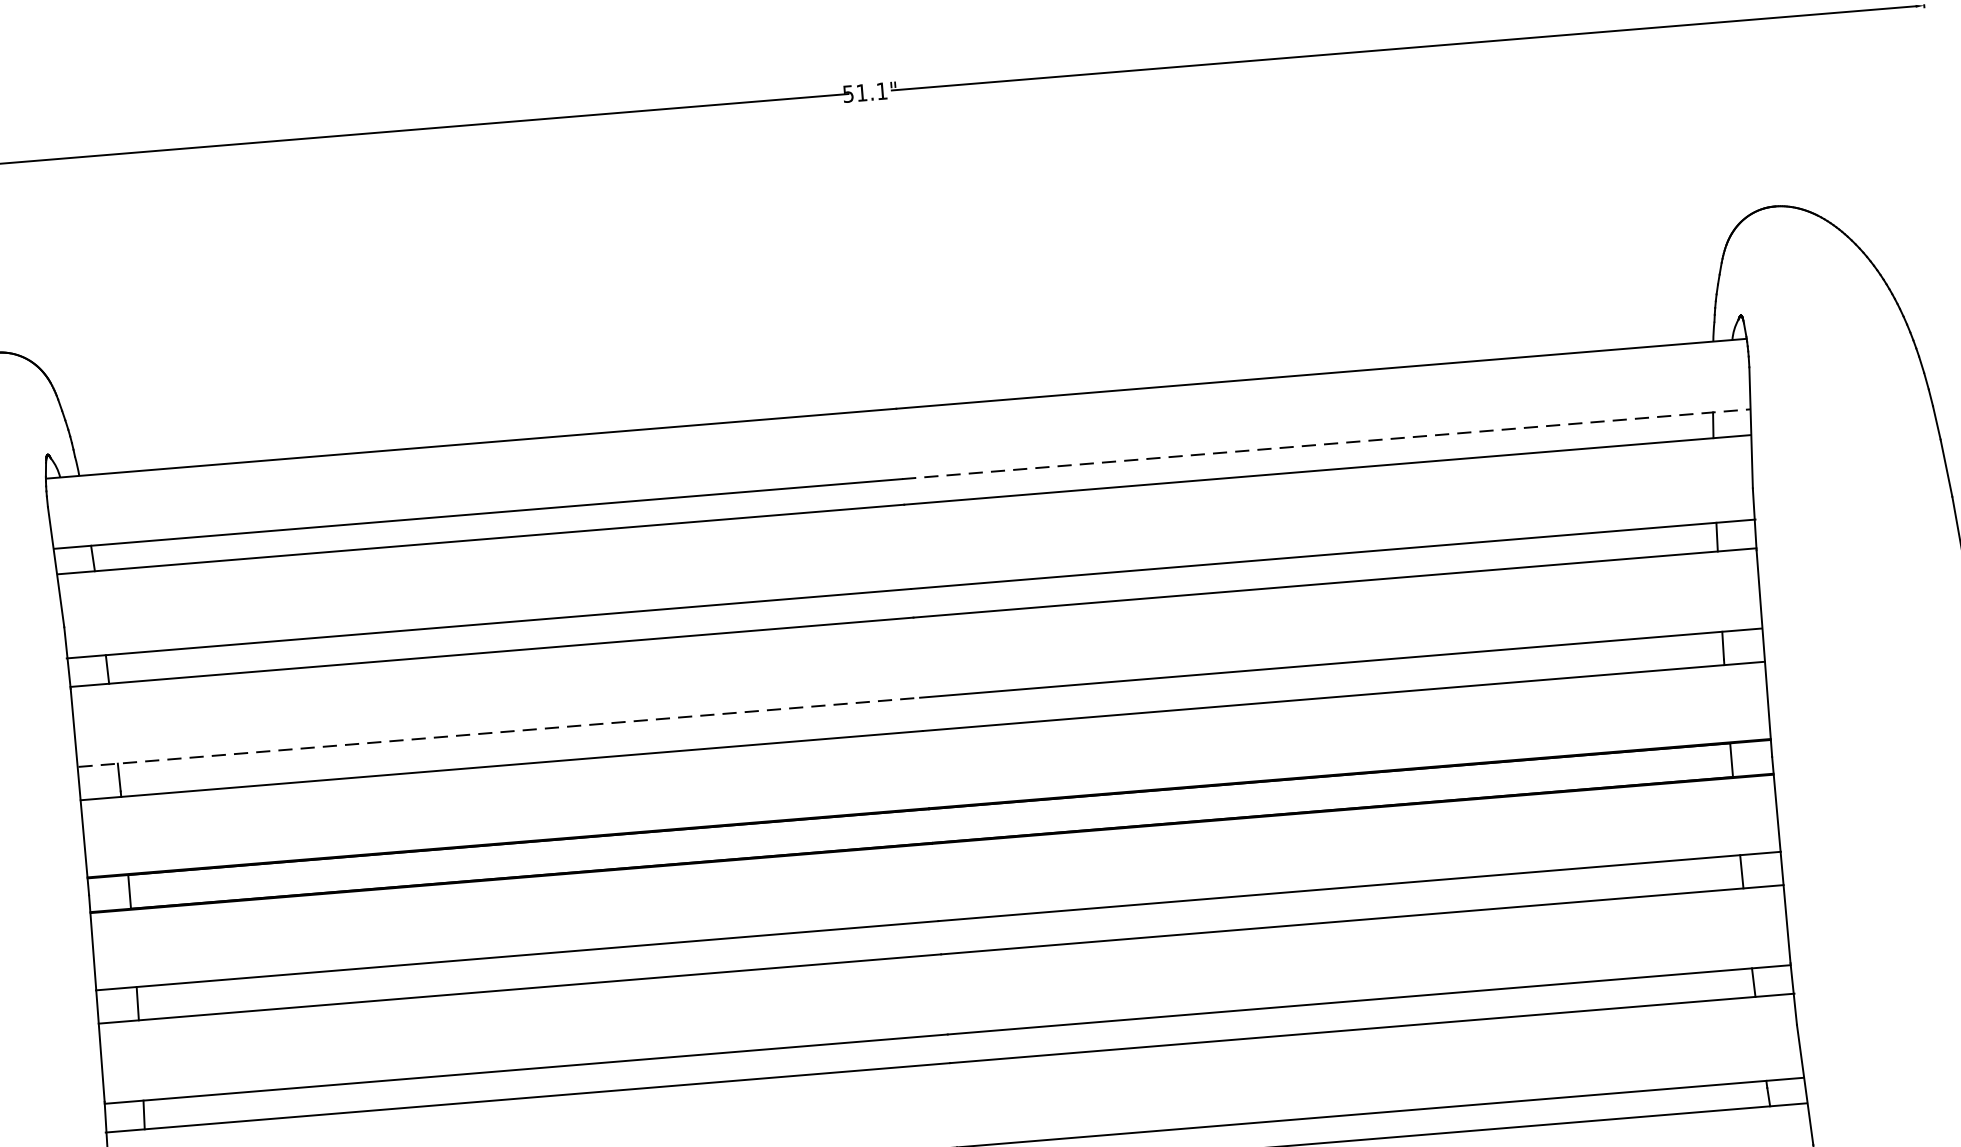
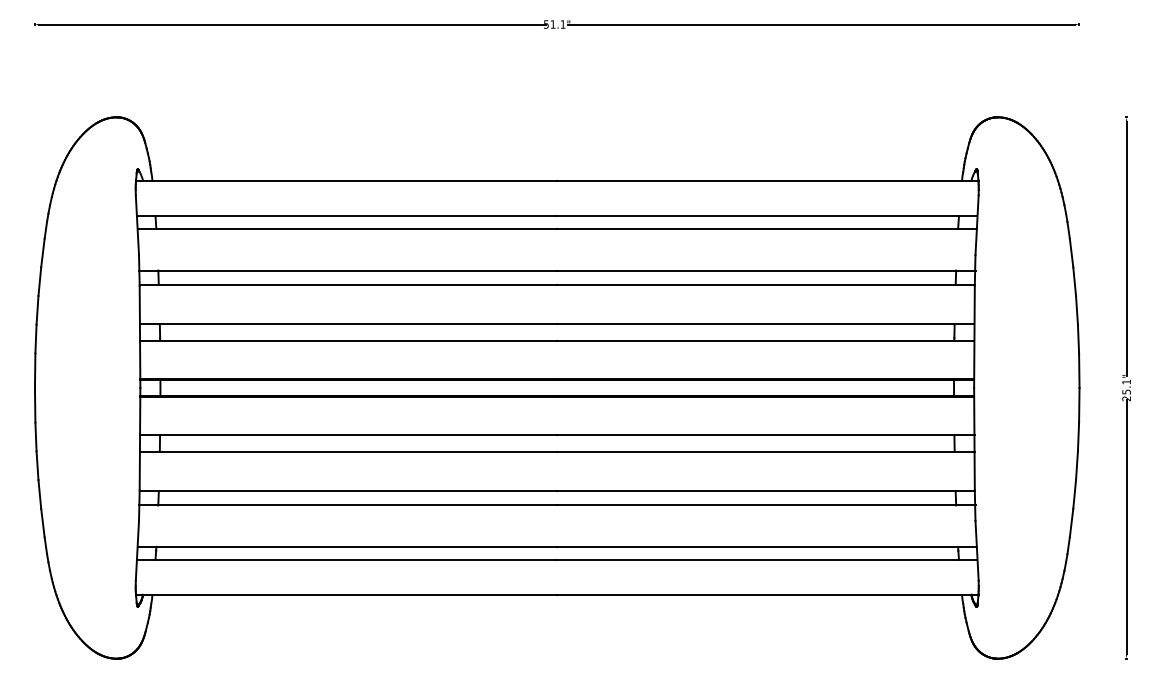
line: (1326, 444) -> (767, 216), dashed -> solid
line: (500, 732) -> (349, 324), dashed -> solid

